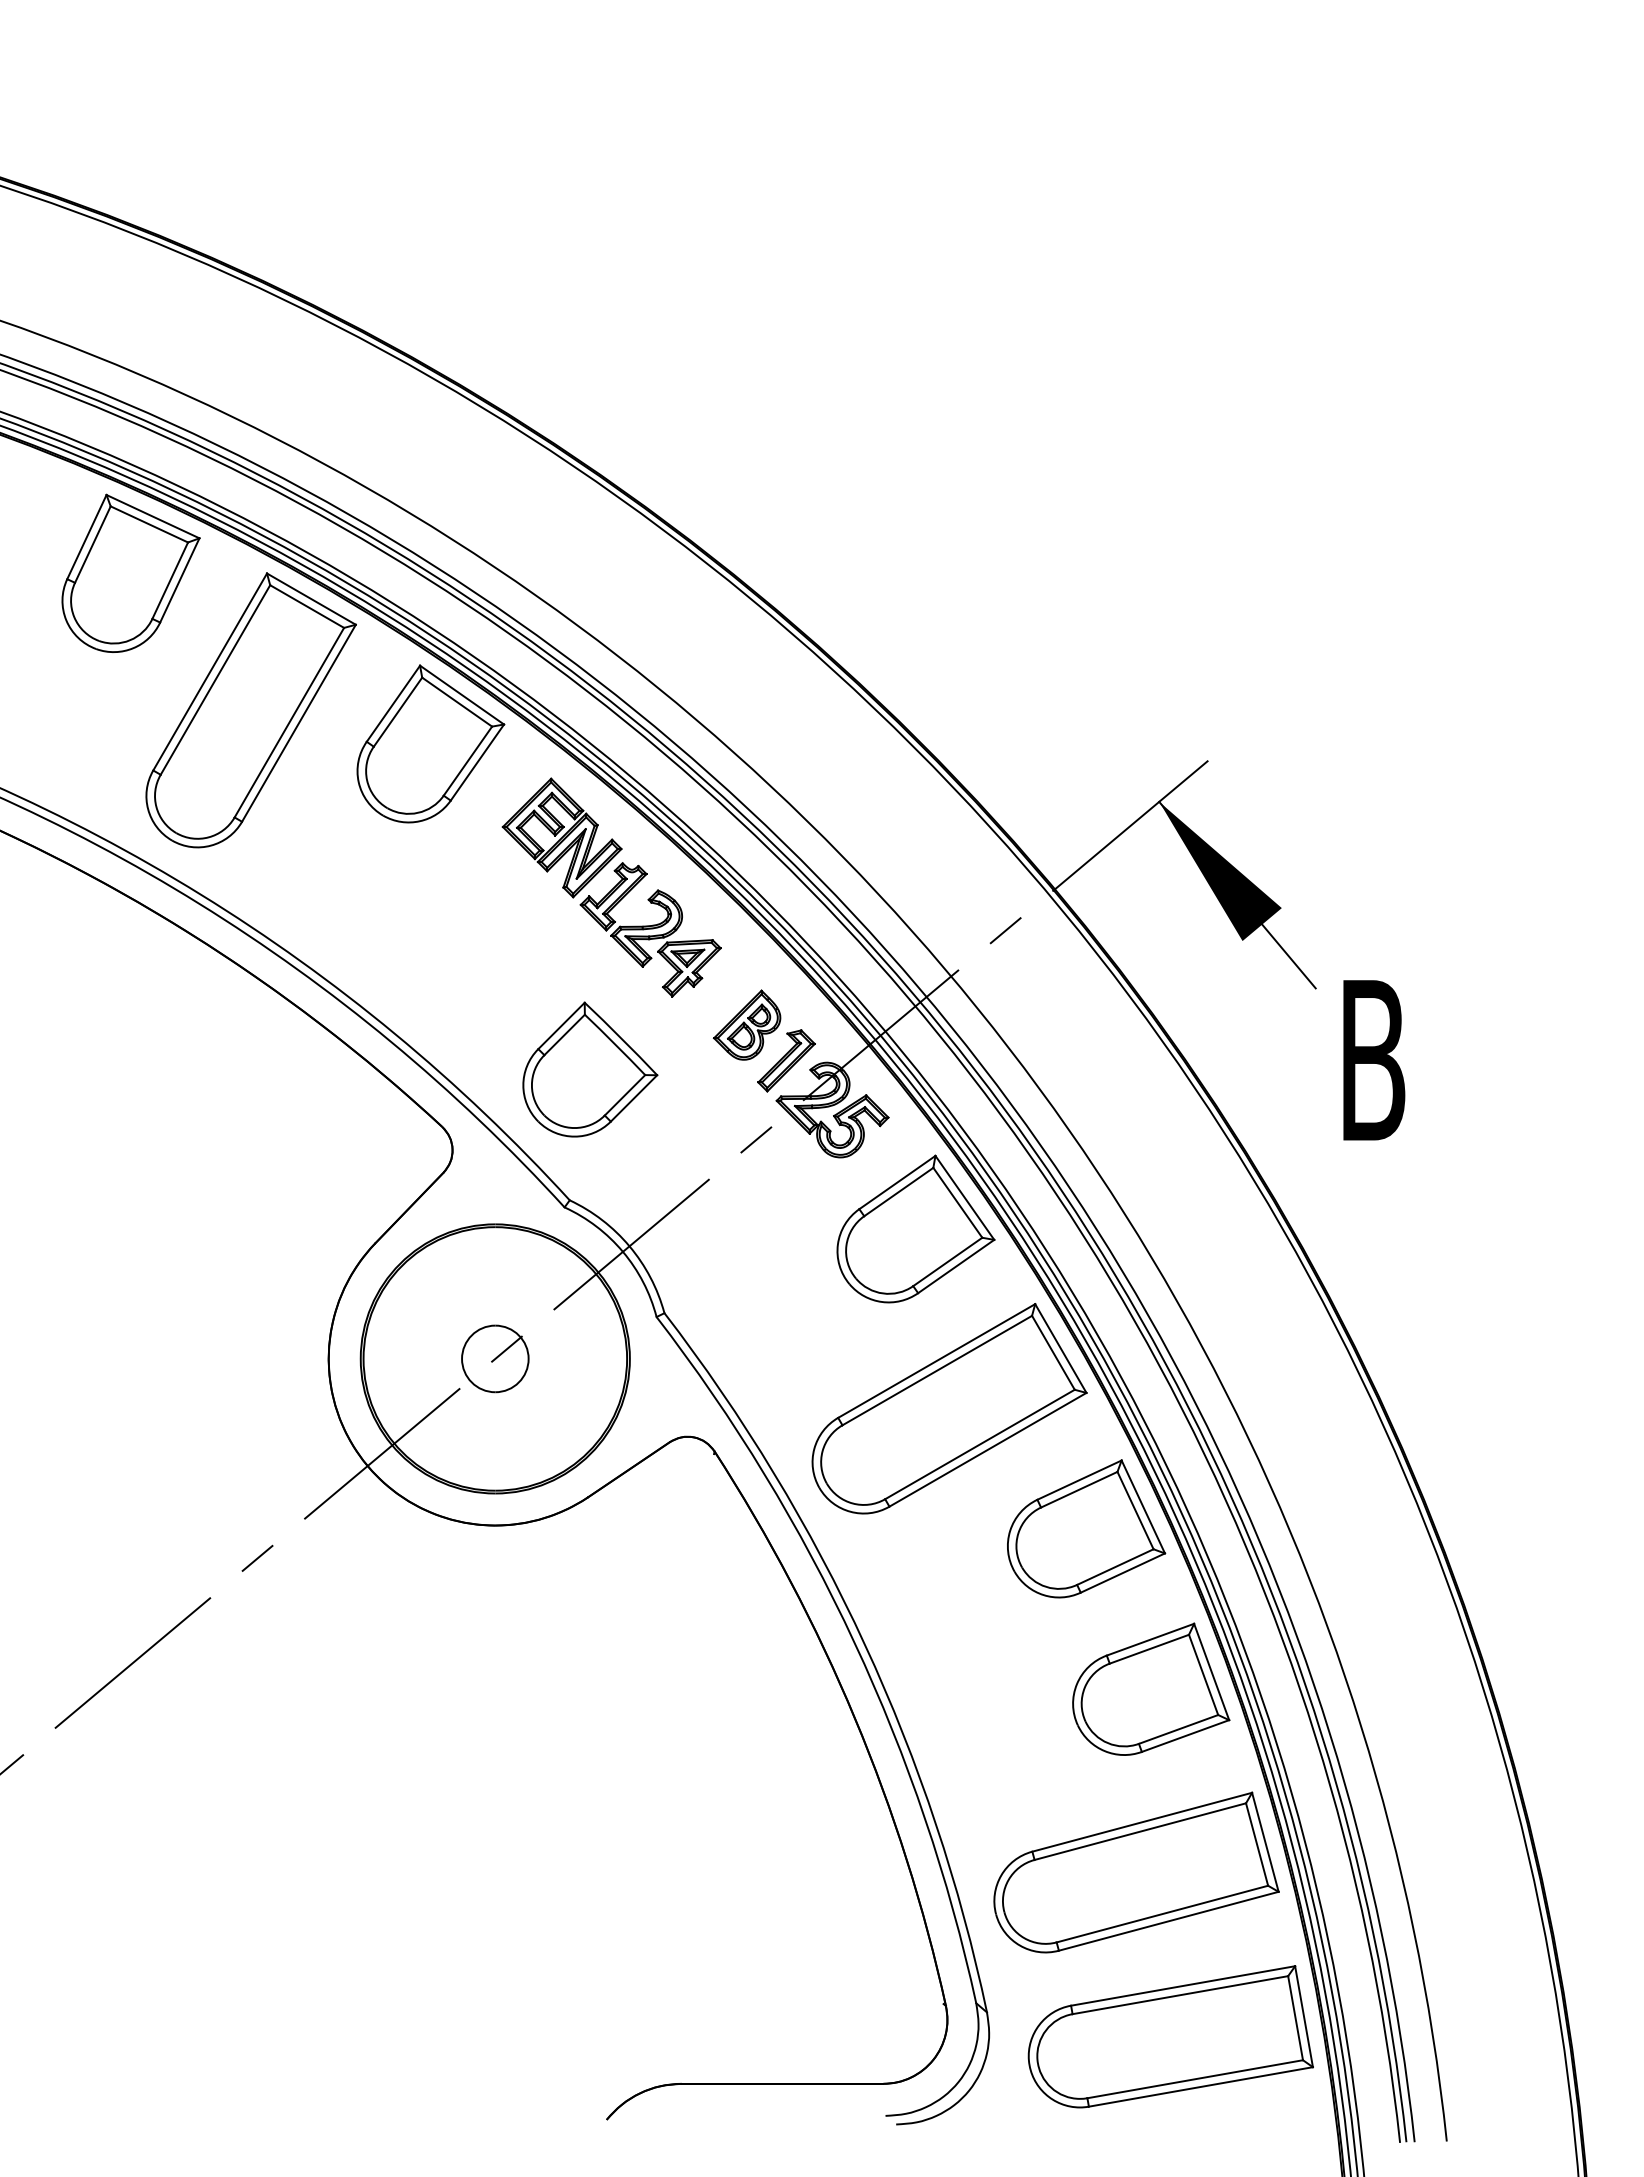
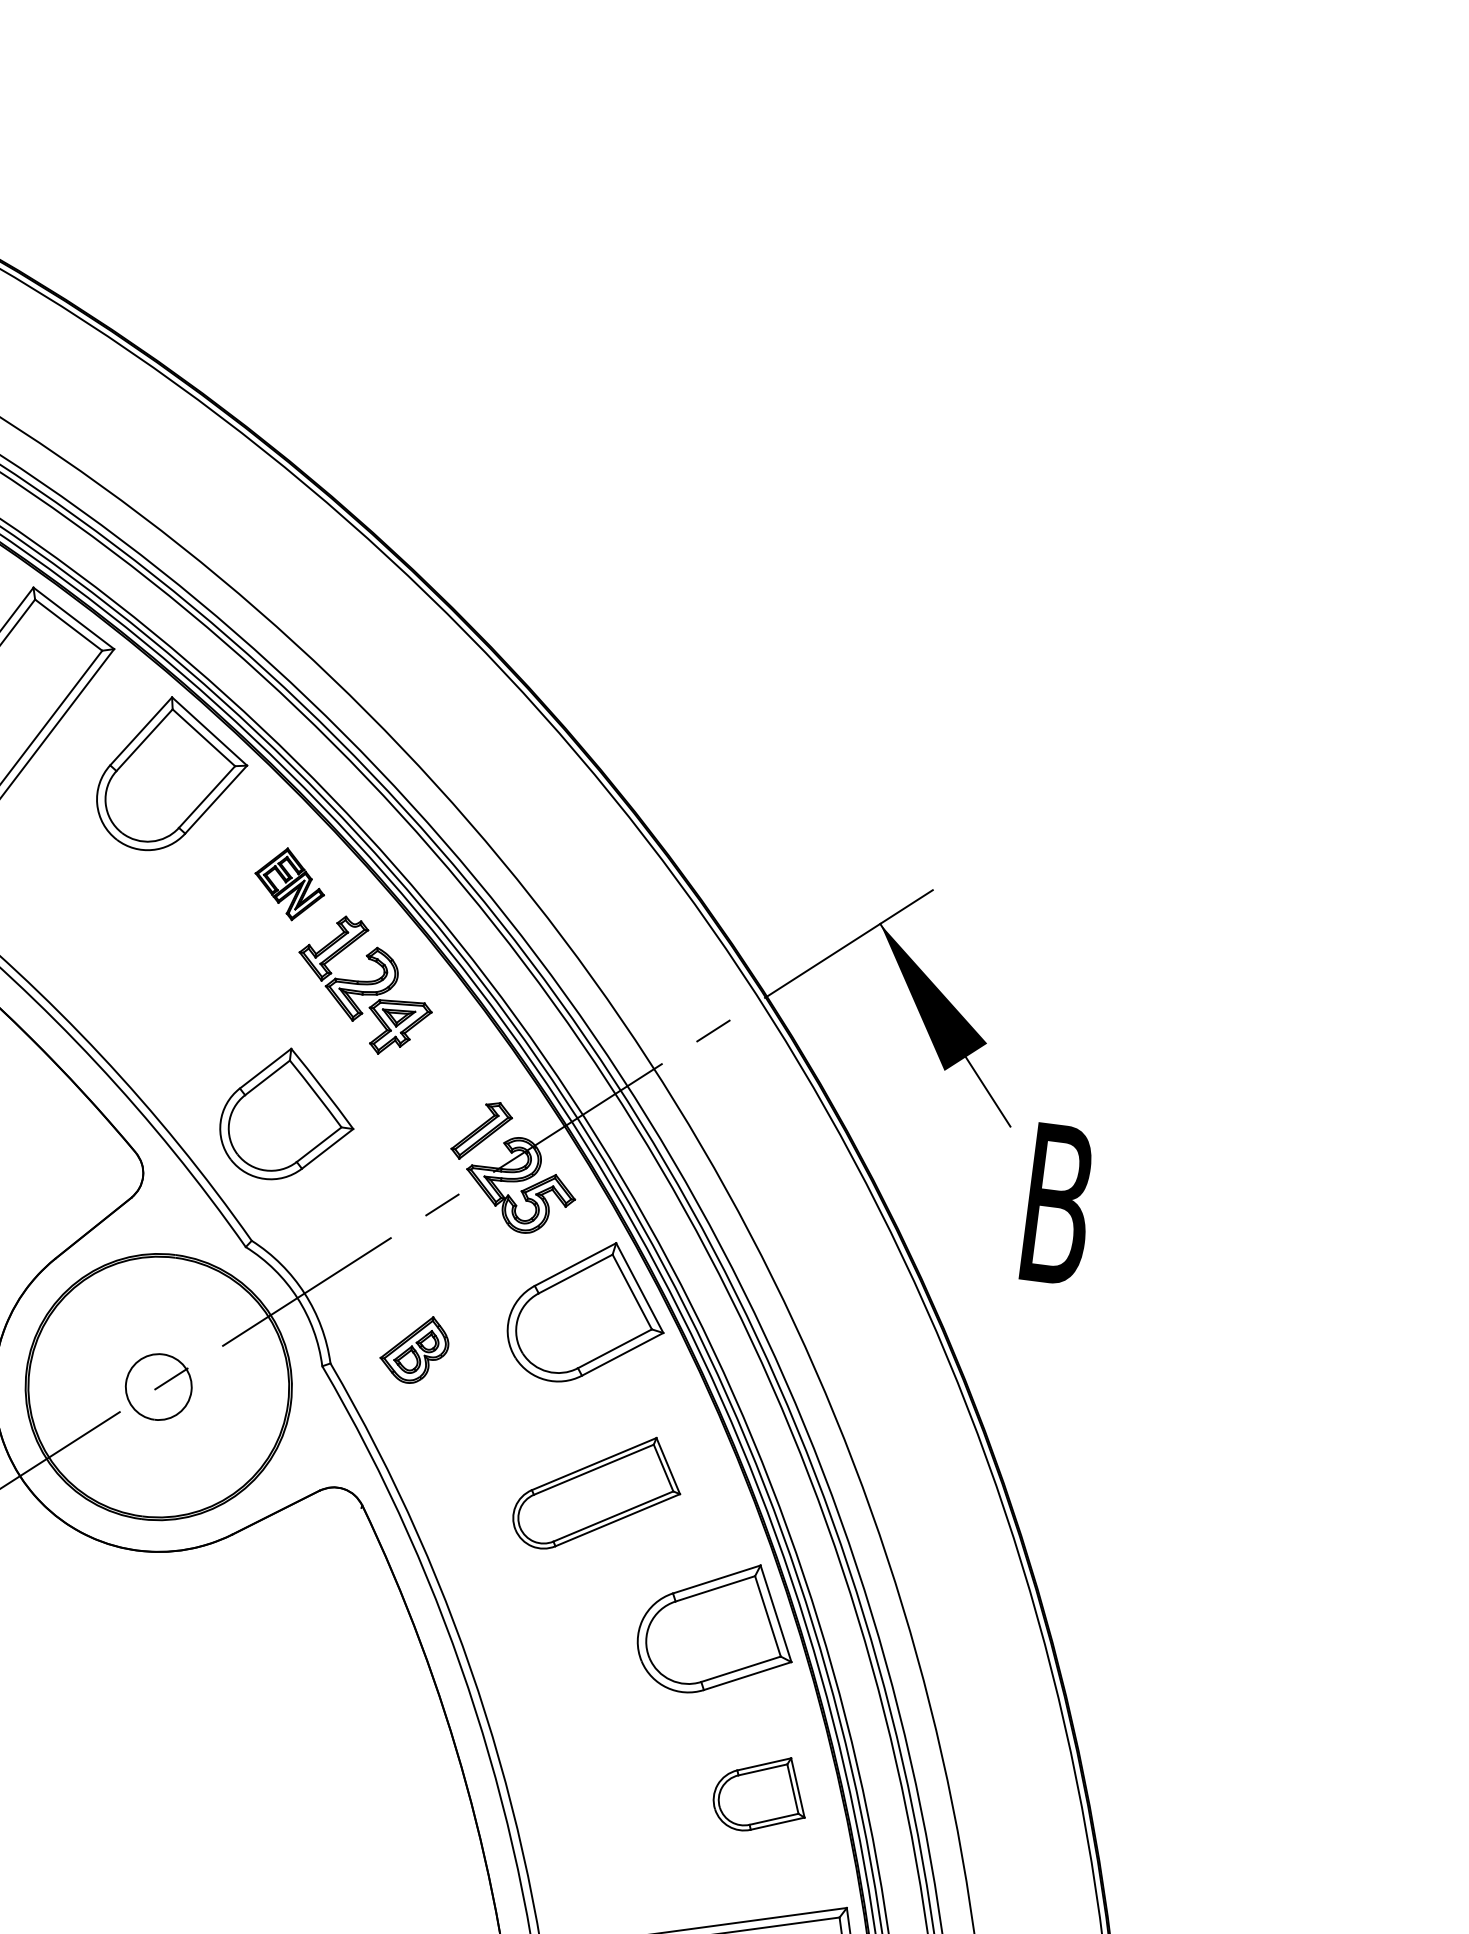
part: (561, 837) -> (289, 883), size x0.6
part: (747, 1024) -> (415, 1348), moved
part: (949, 1408) -> (598, 1492), size x0.6
part: (1151, 1688) -> (761, 1792), size x0.6

